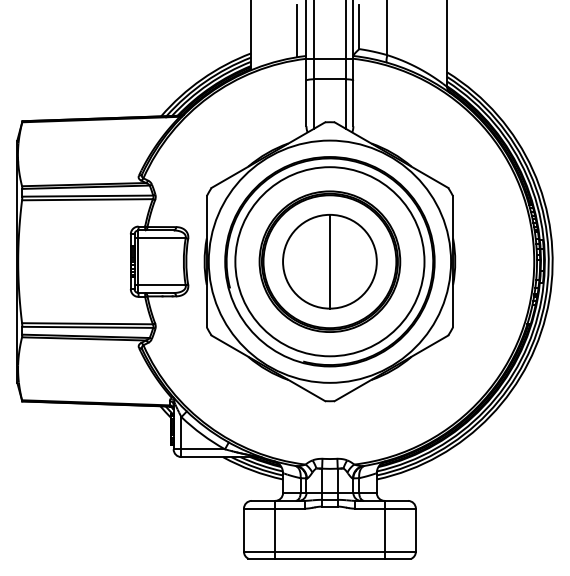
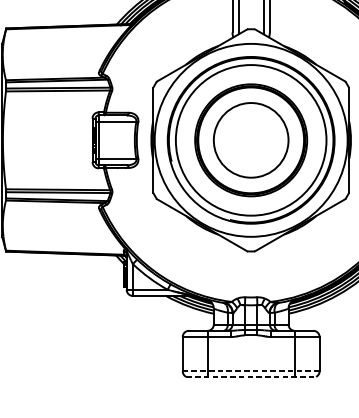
line: (329, 261) -> (250, 140), removed
line: (329, 551) -> (250, 371), solid -> dashed
line: (329, 558) -> (250, 376), solid -> dashed

